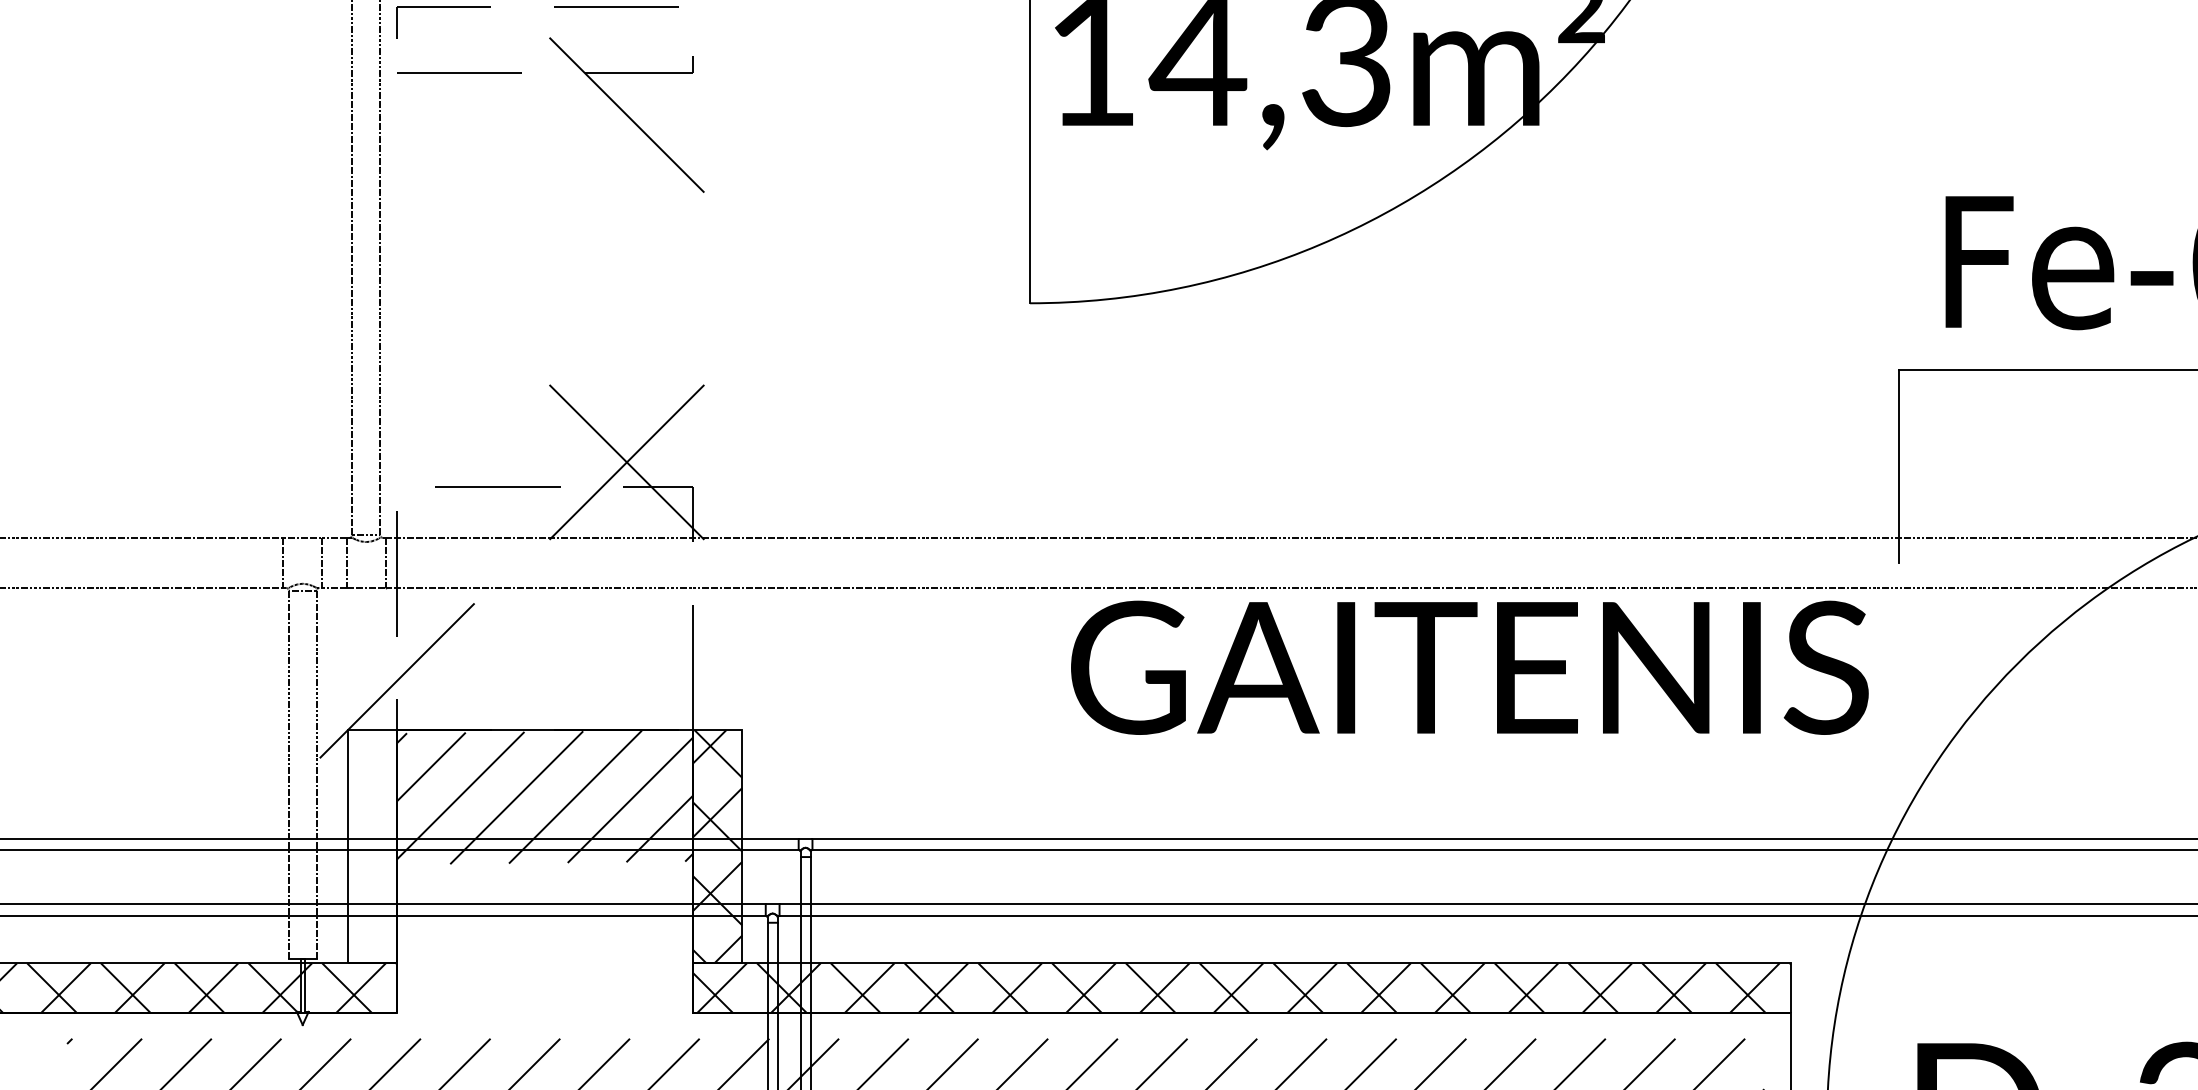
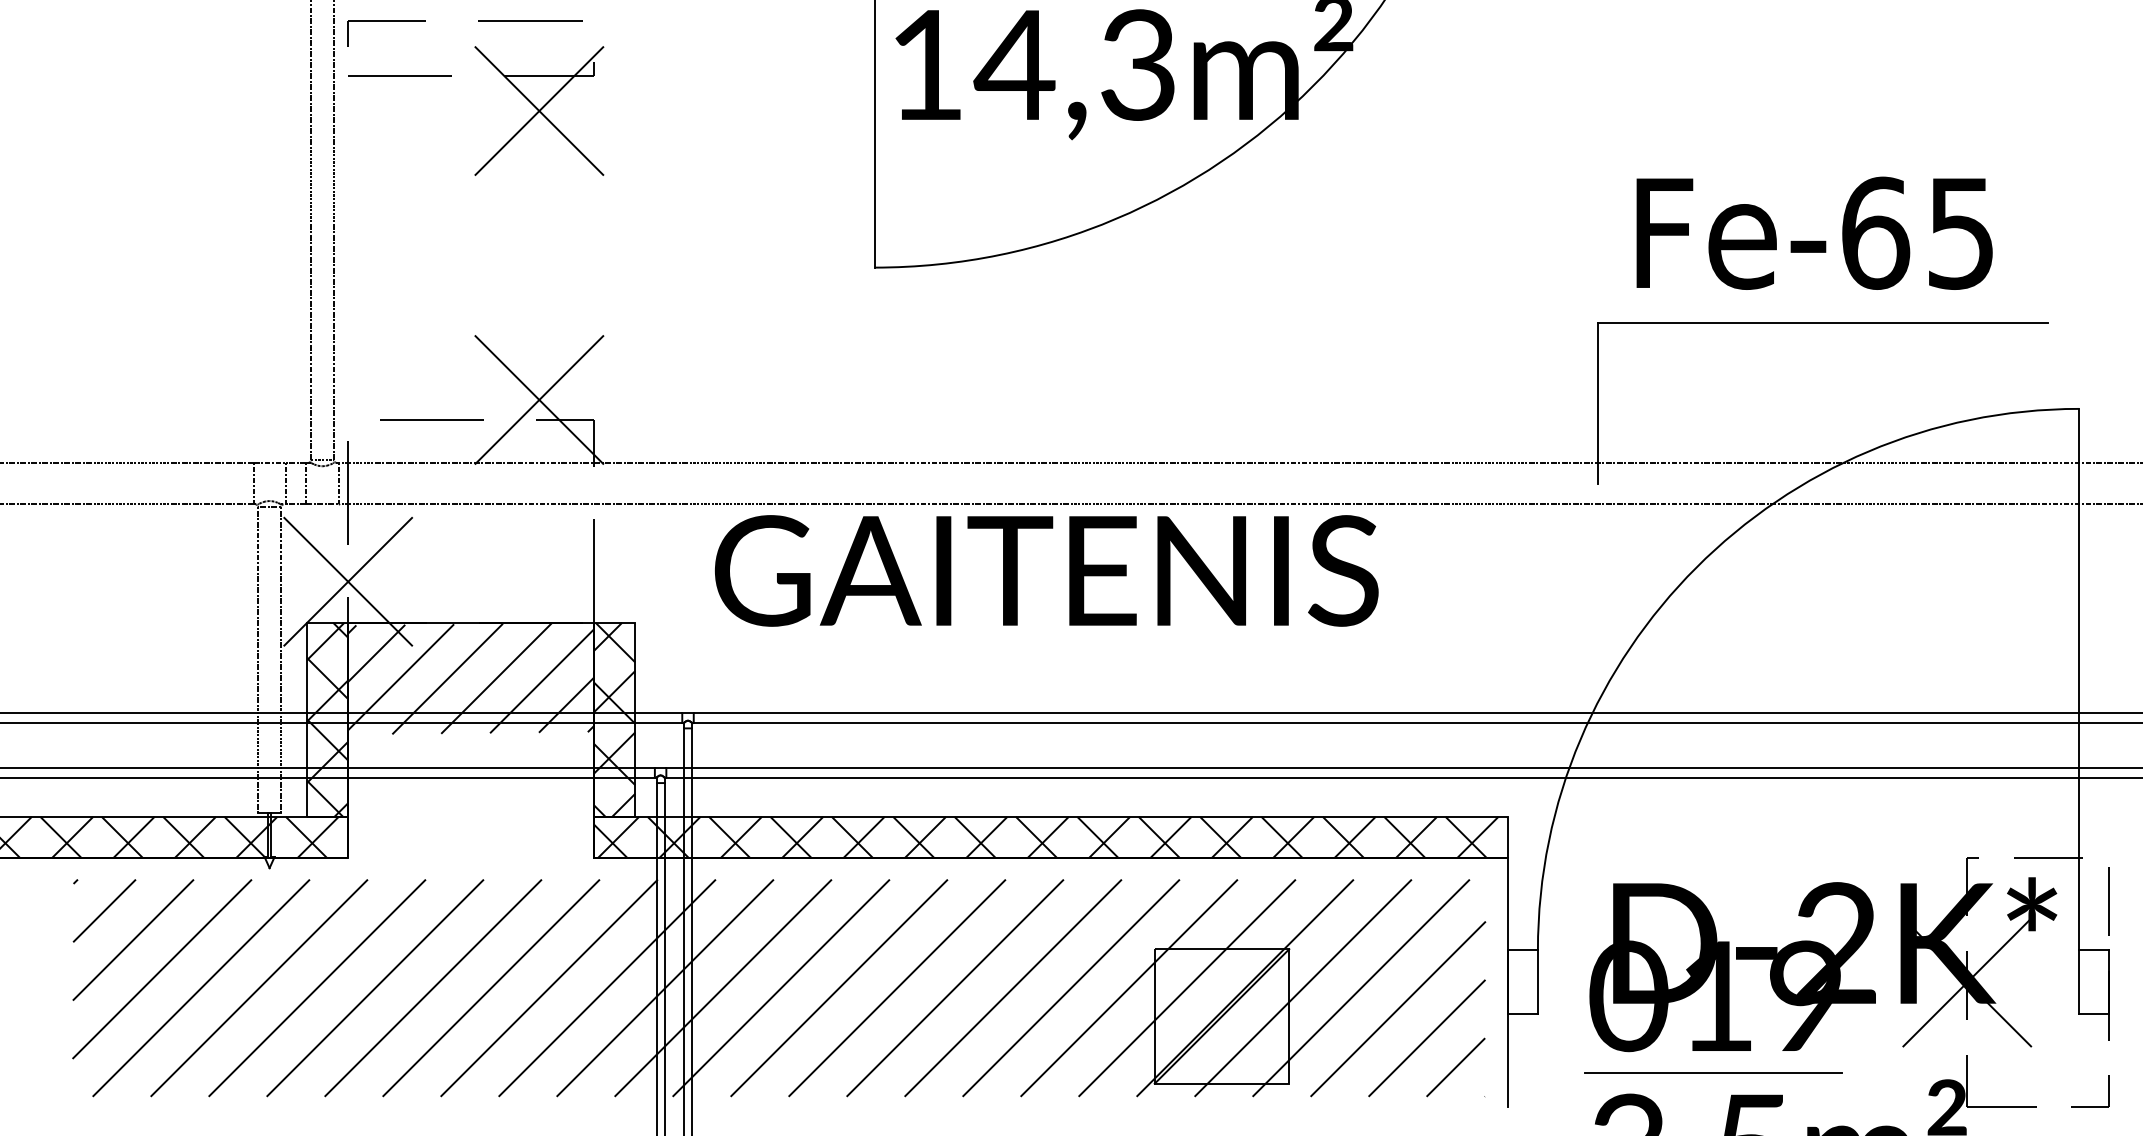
line: (627, 114) -> (539, 110), added
text: (1469, 667) -> (1046, 570), moved
line: (397, 680) -> (348, 581), added
hatch: (372, 846) -> (327, 719), added

